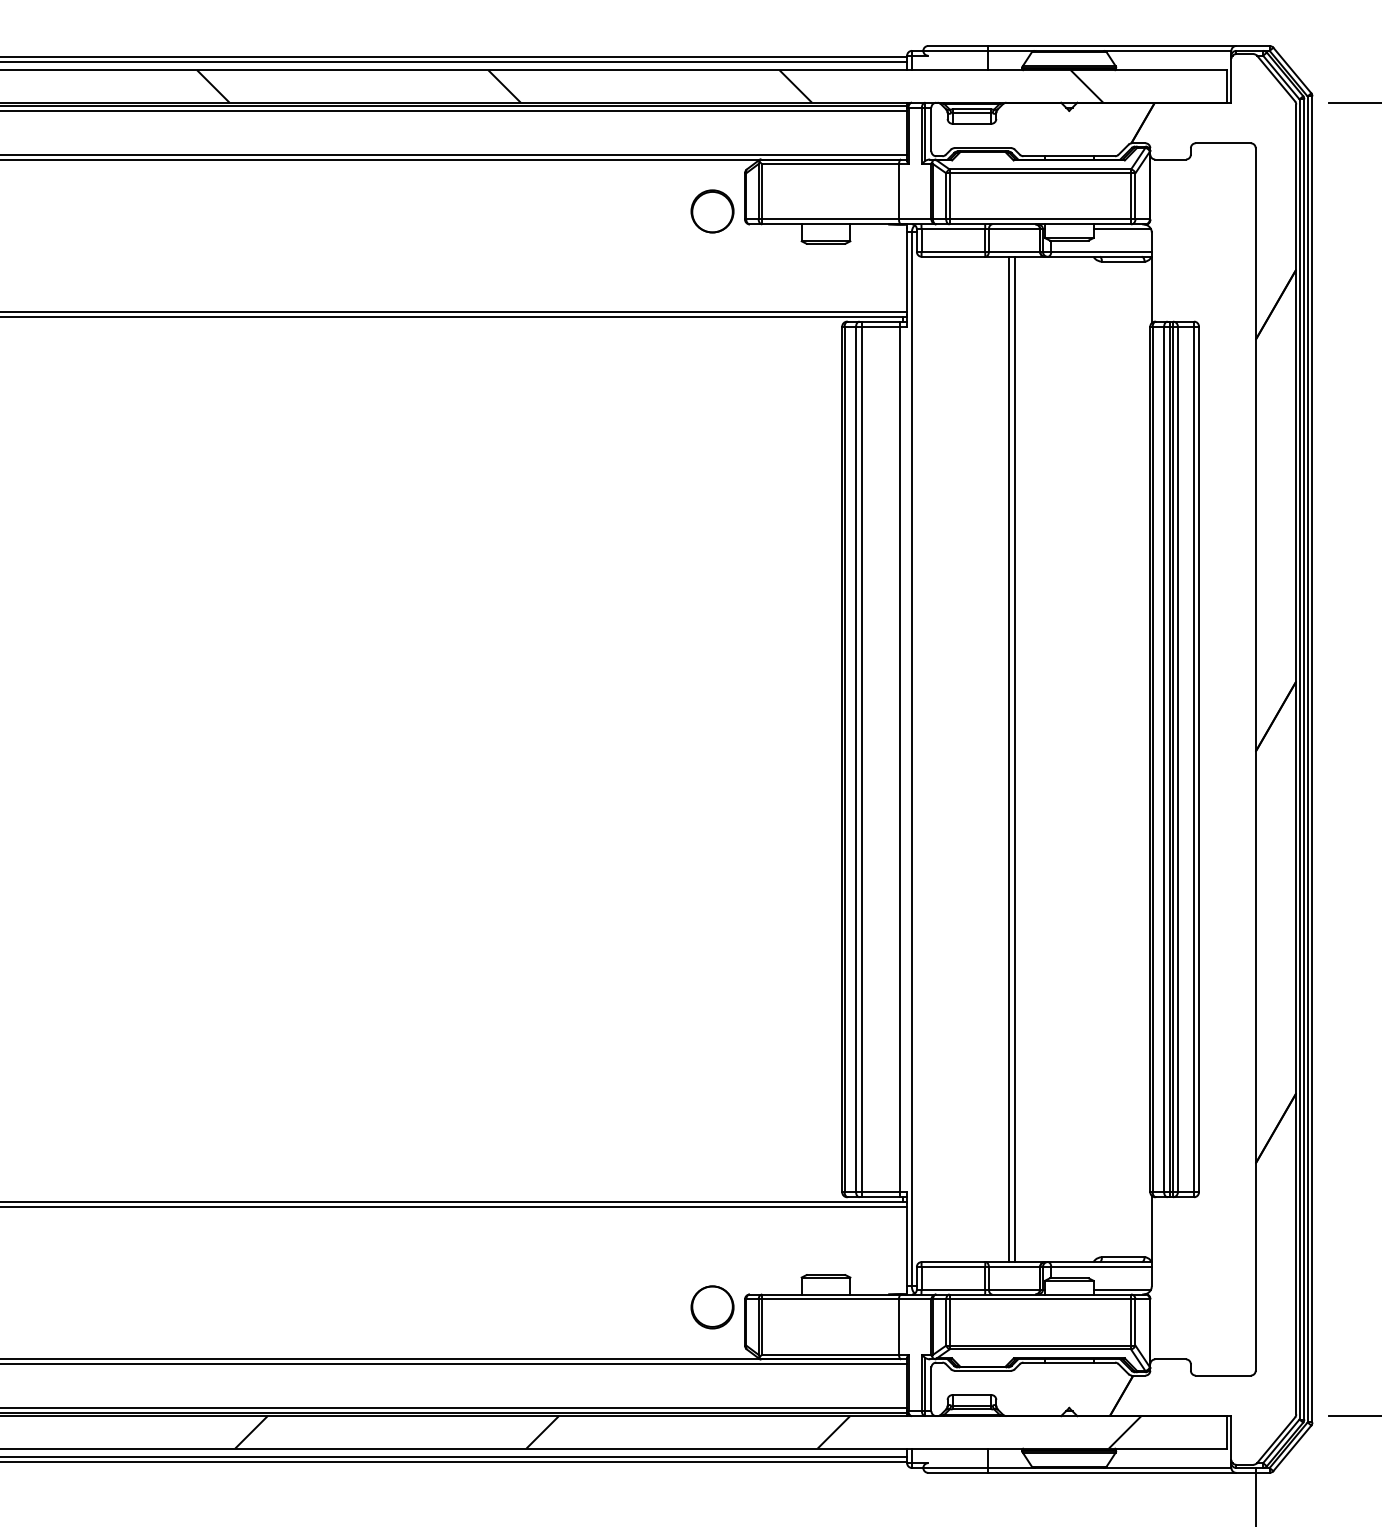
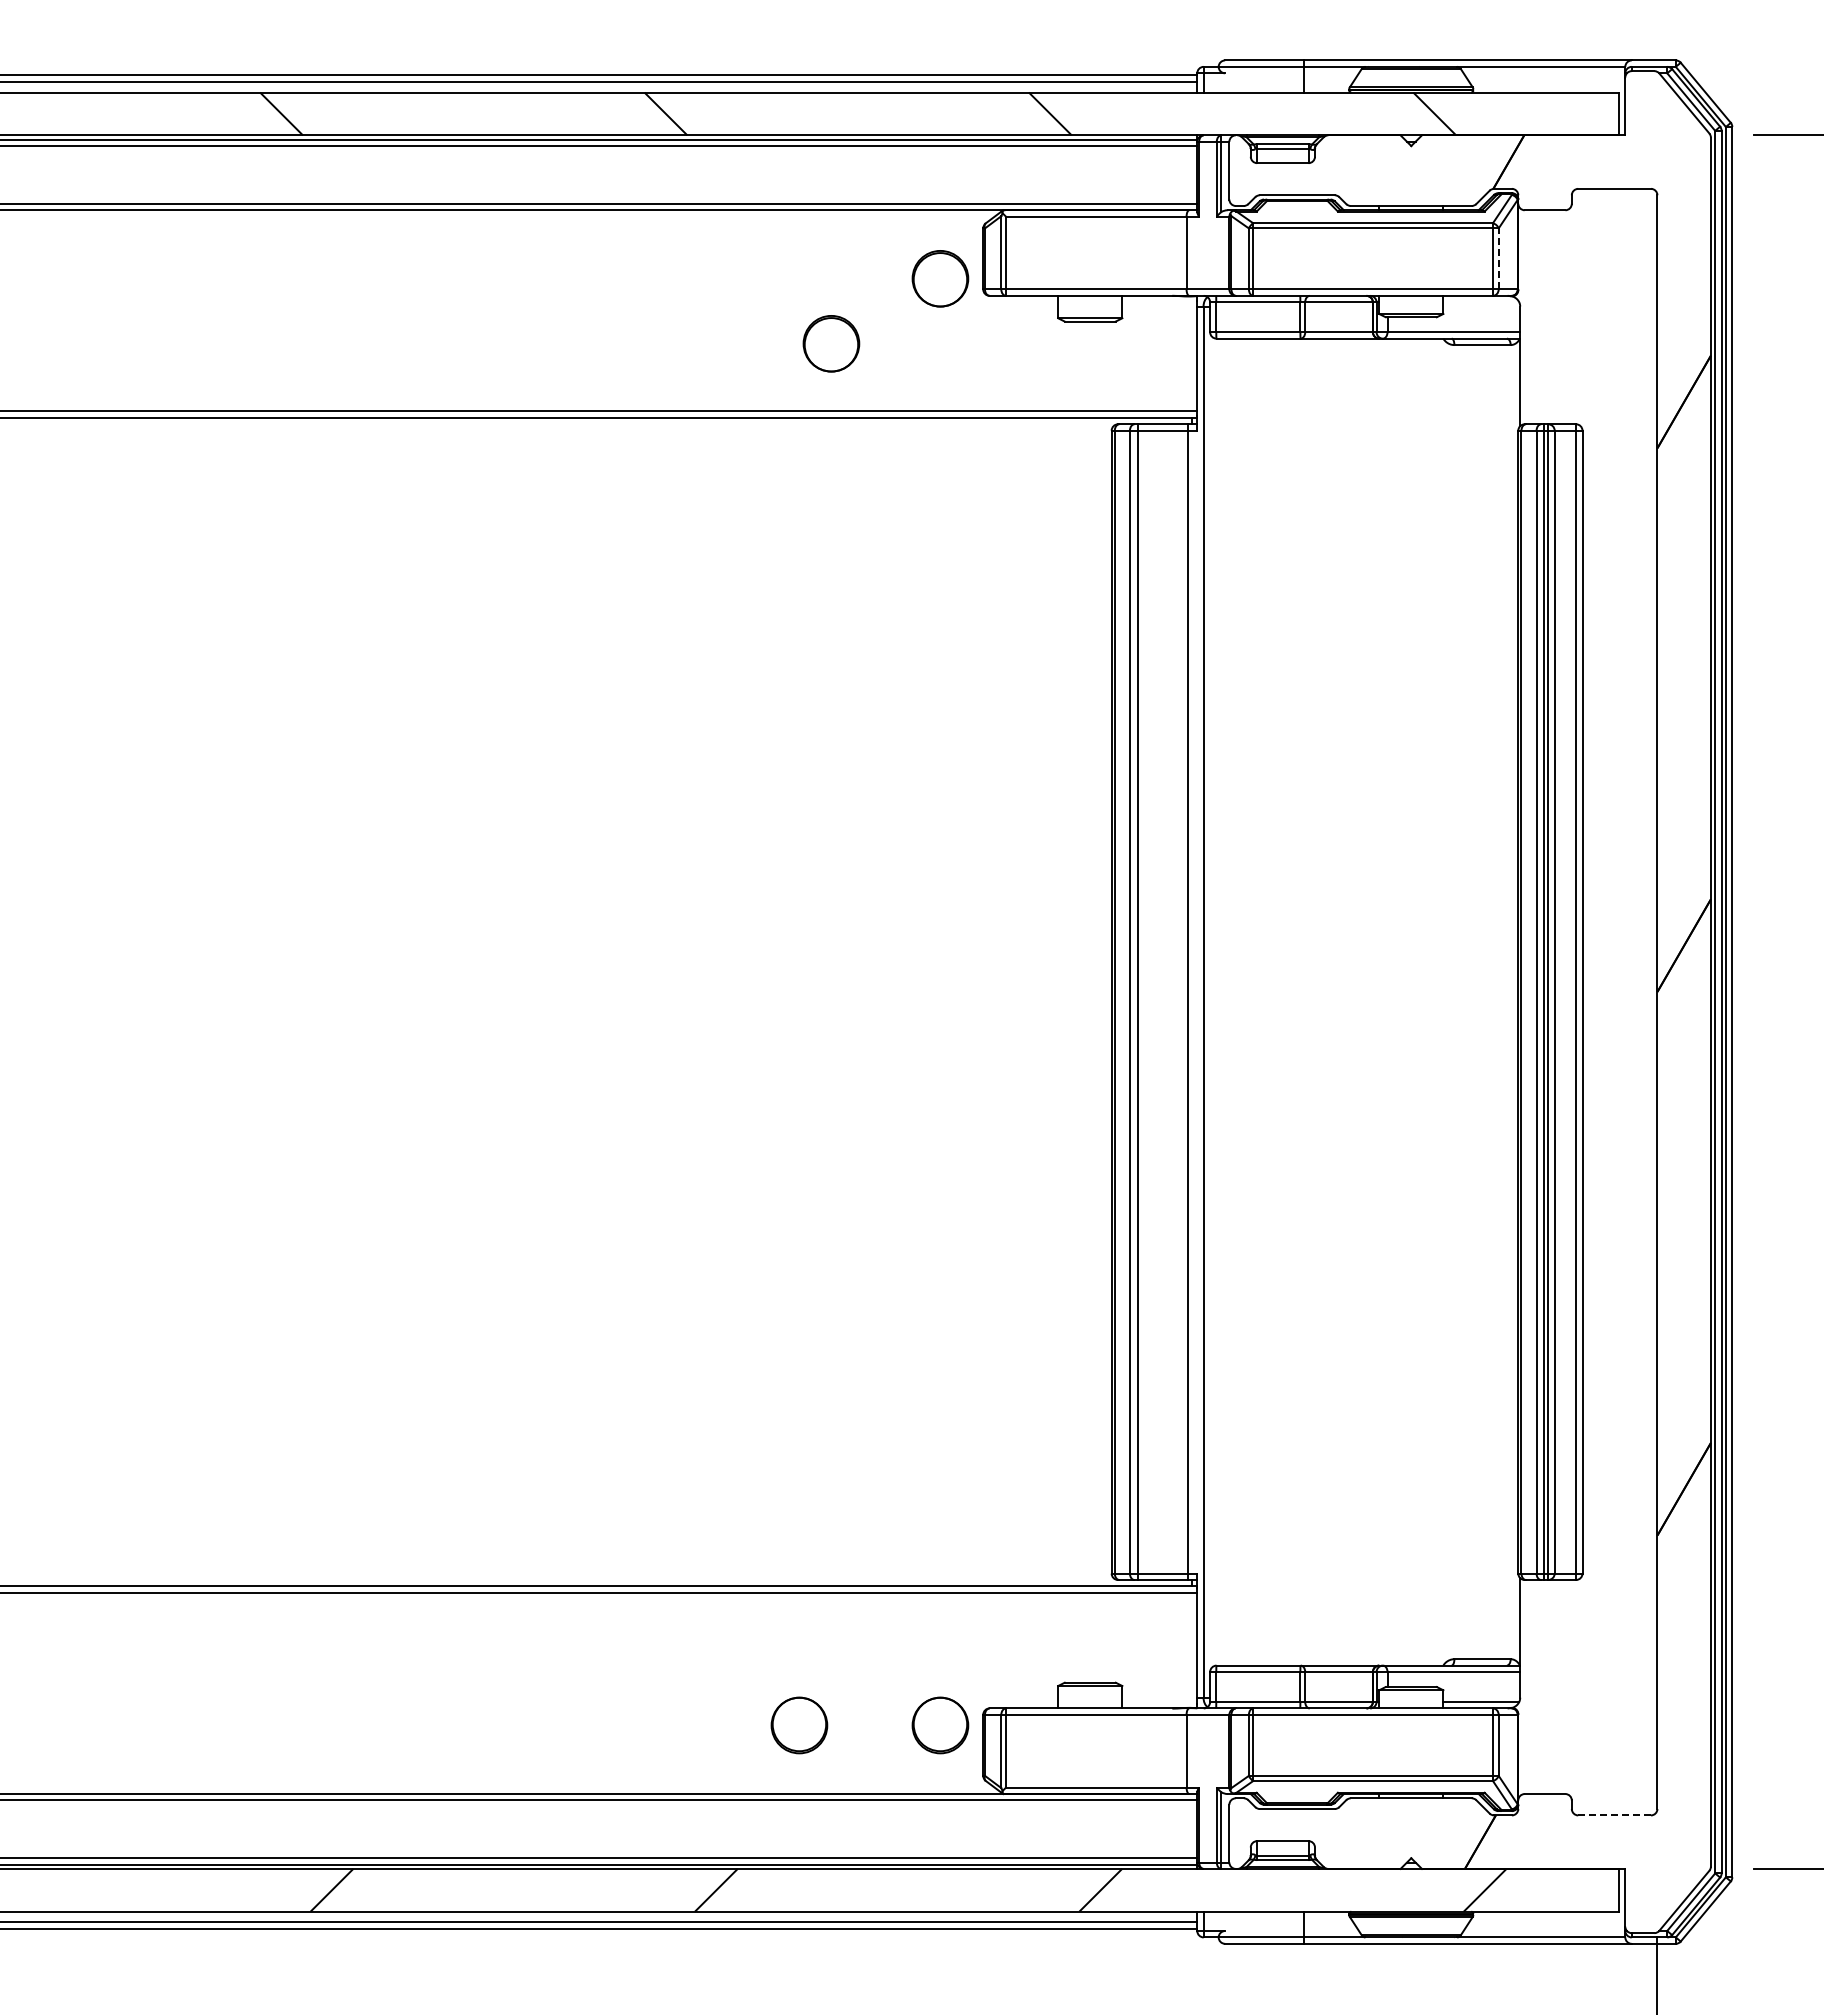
line: (1135, 196) -> (1498, 258), solid -> dashed
line: (1122, 229) -> (1481, 302), removed
part: (630, 260) -> (831, 343), added
line: (1008, 758) -> (1331, 1001), removed
line: (1015, 758) -> (1340, 1001), removed
part: (605, 1307) -> (799, 1725), added
line: (1223, 1375) -> (1614, 1815), solid -> dashed

